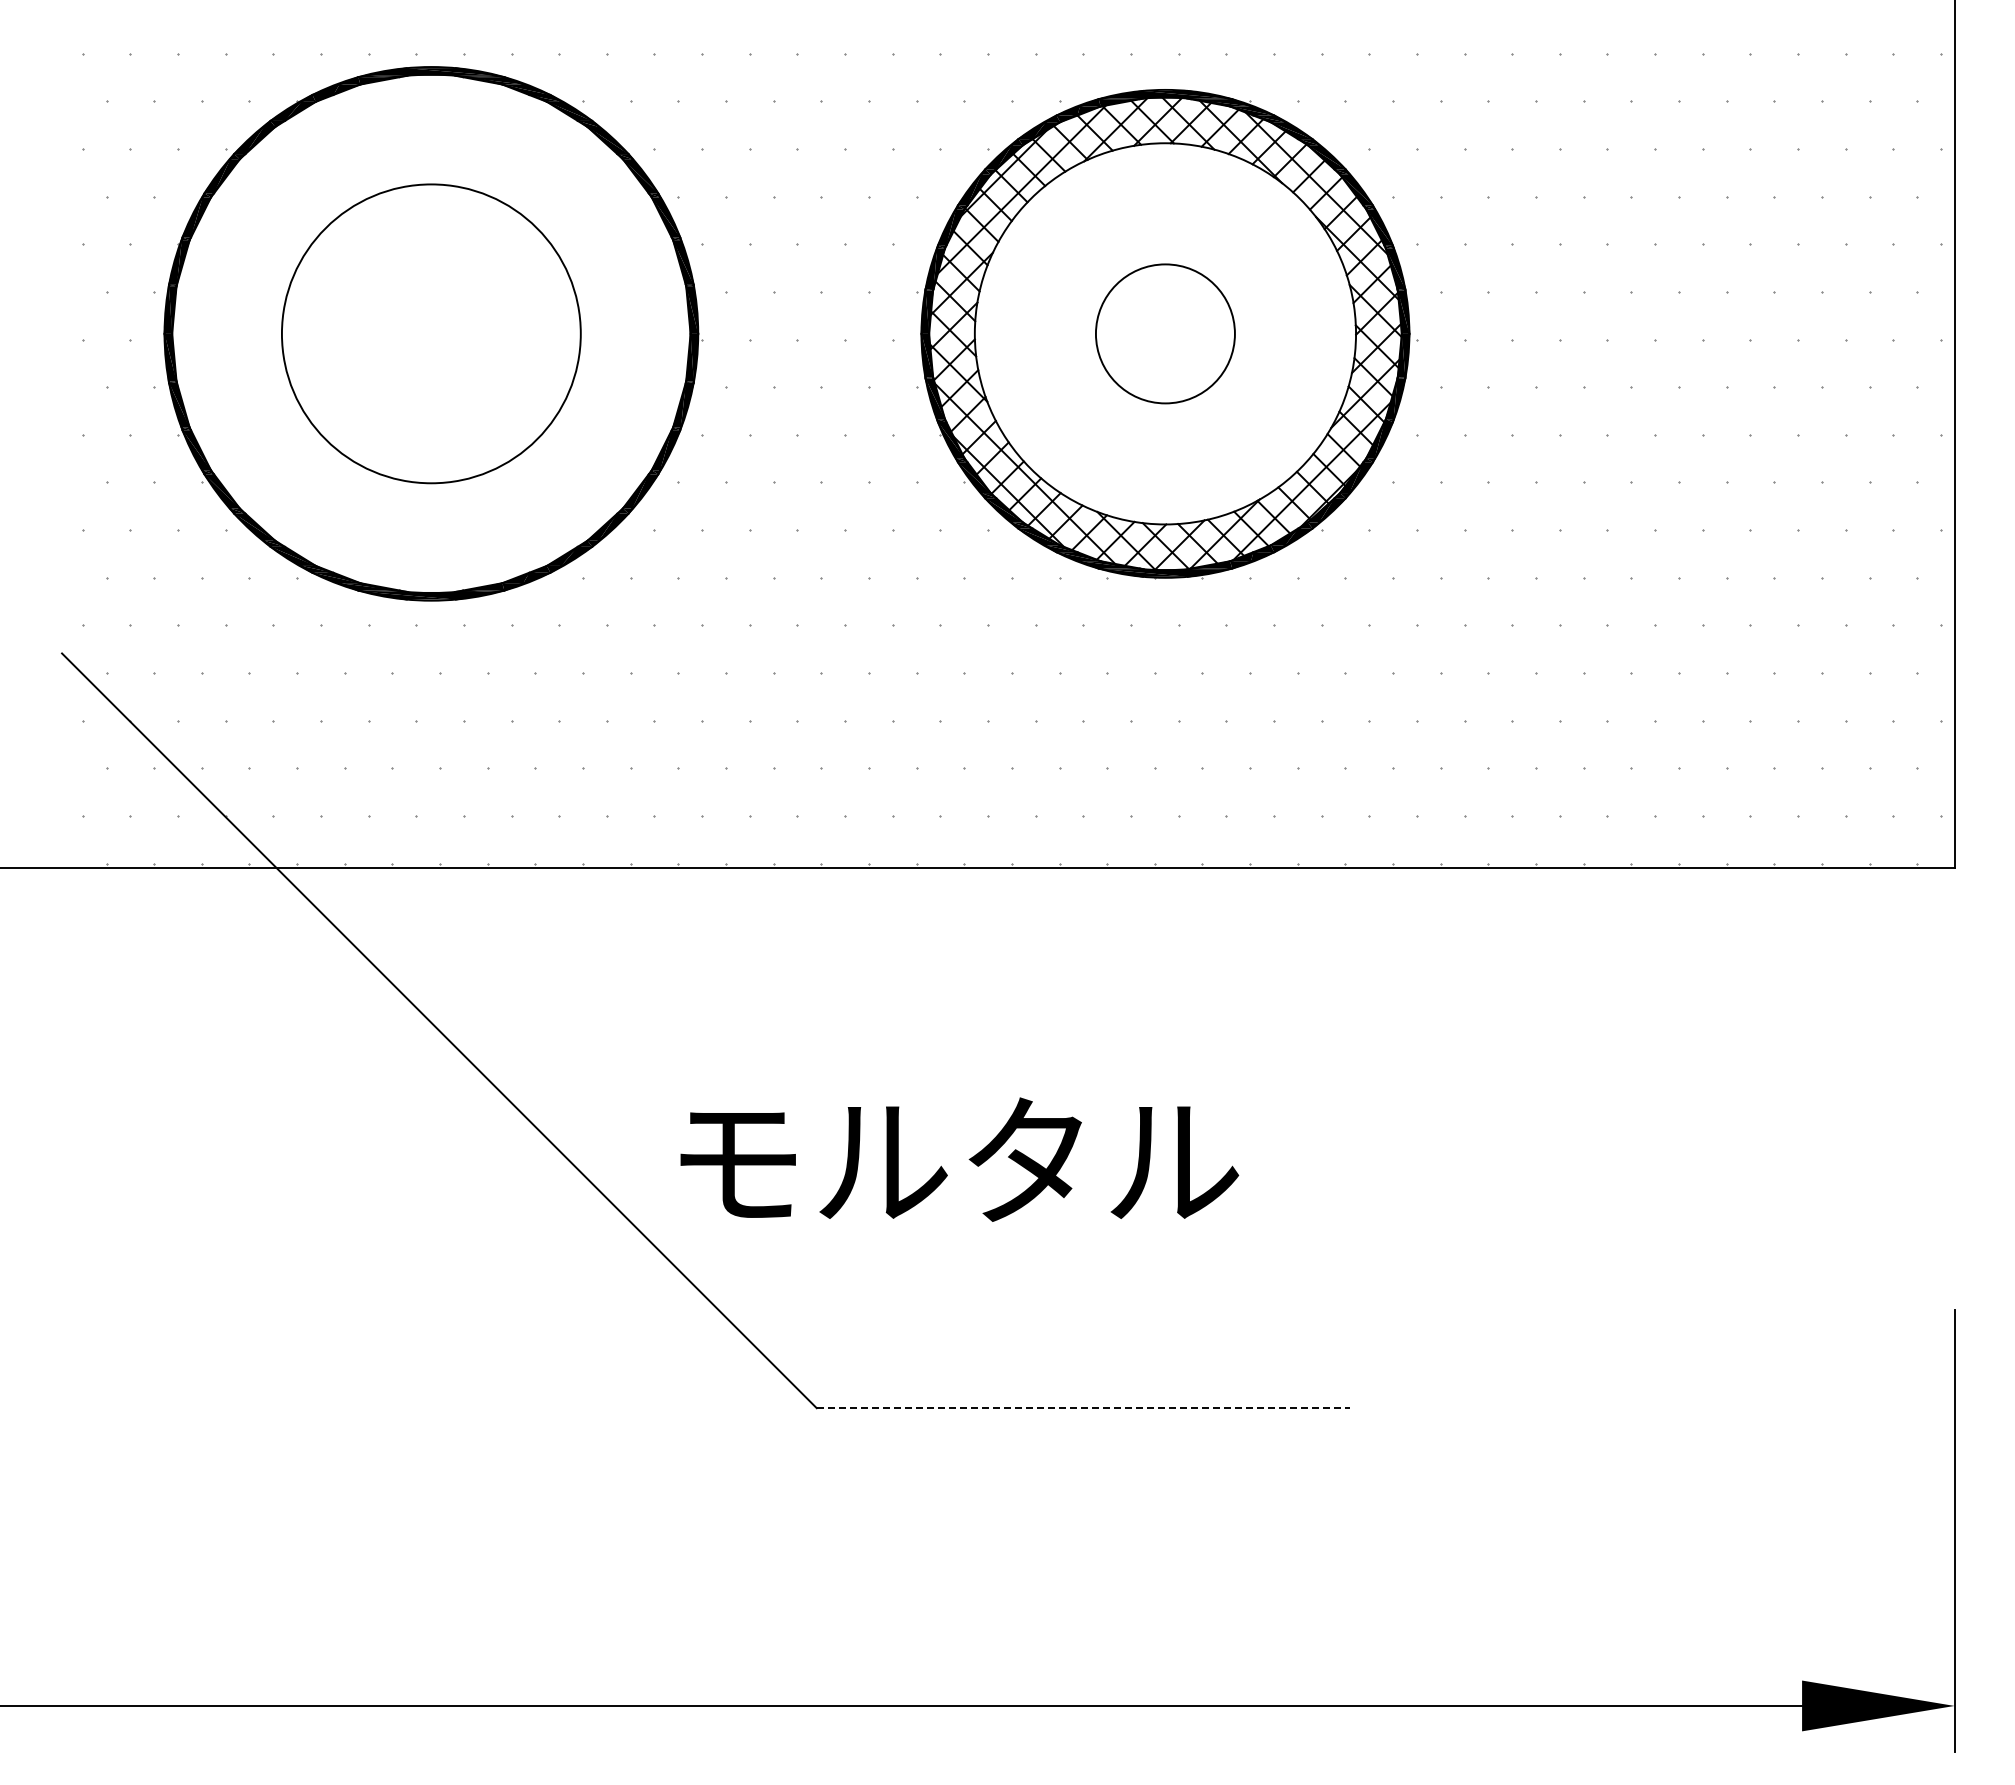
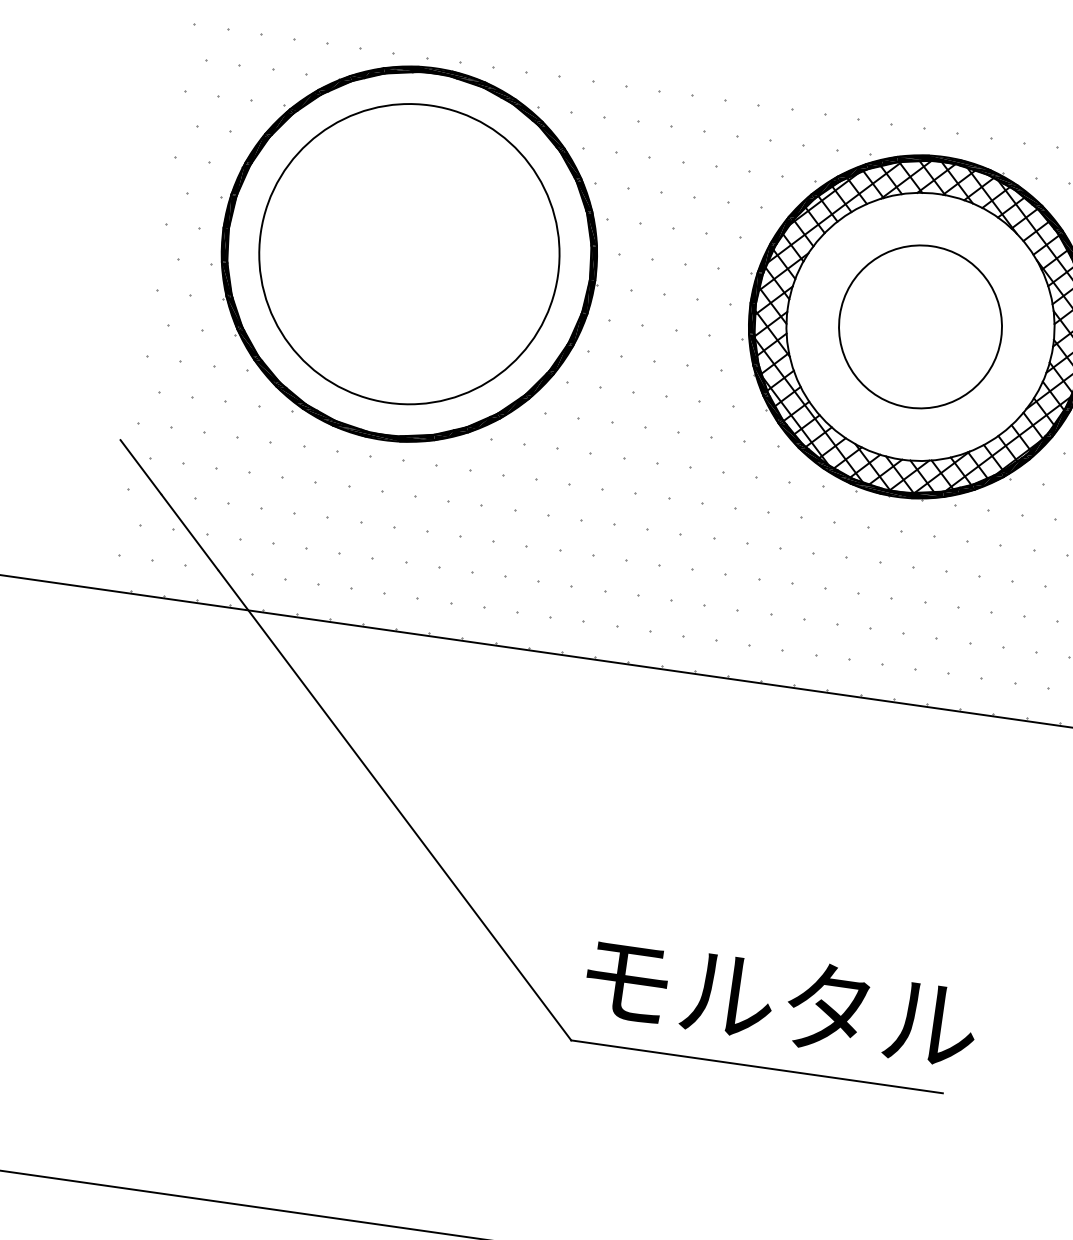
circle: (430, 333) -> (408, 253), size x1.43
circle: (1165, 333) -> (920, 326), size x1.67
text: (959, 1159) -> (781, 1000), moved
line: (1083, 1408) -> (756, 1067), dashed -> solid

